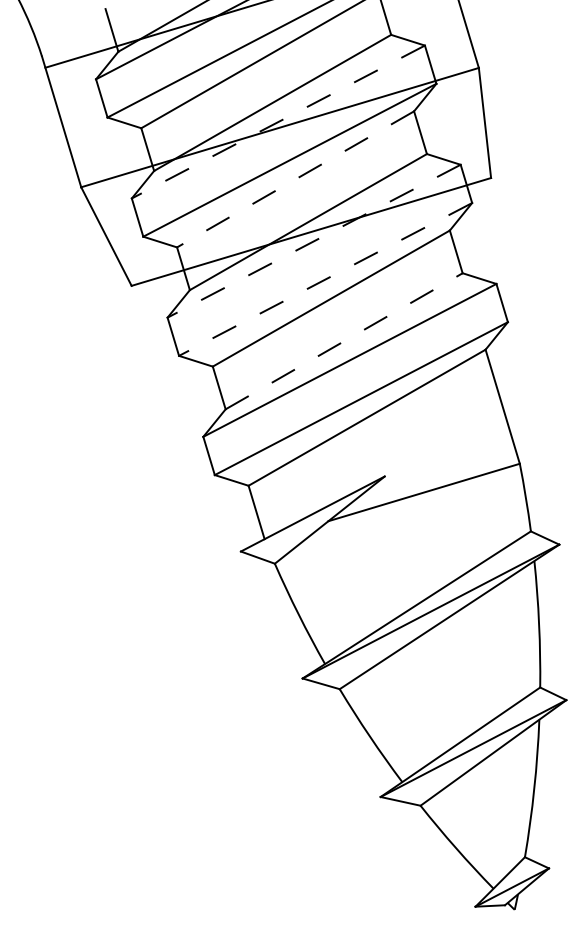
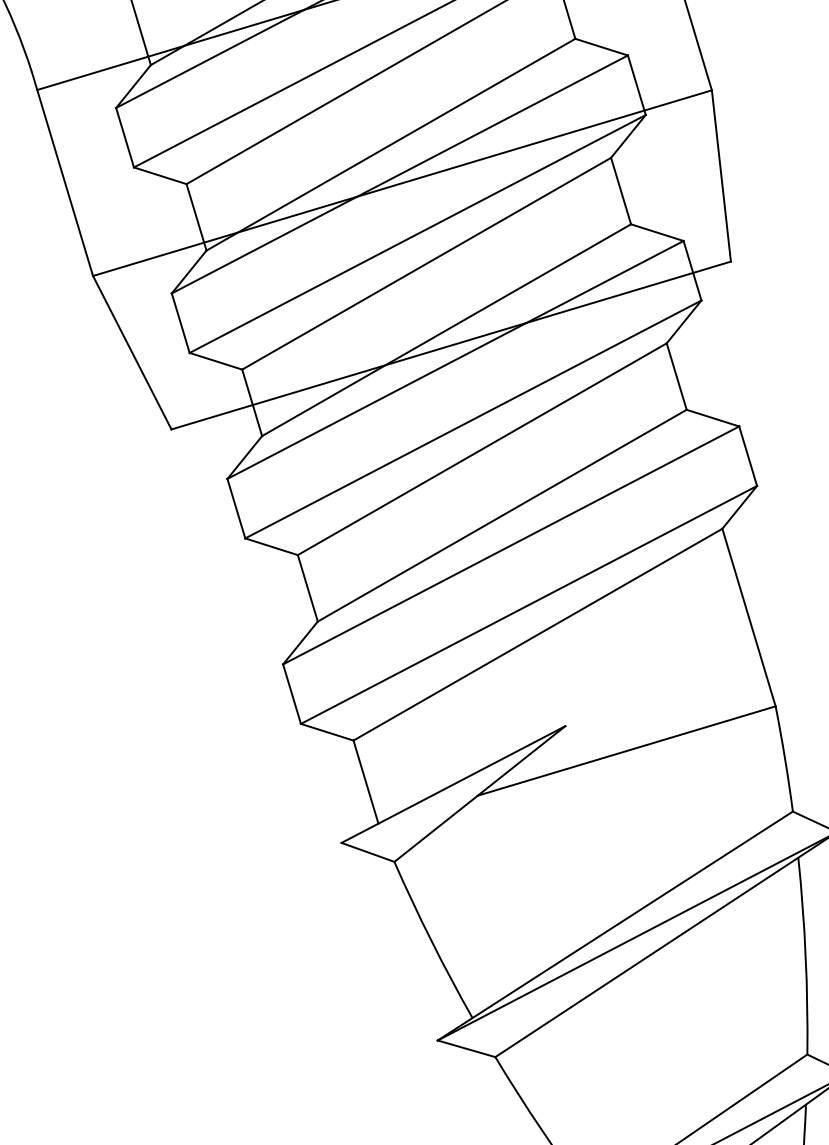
line: (277, 122) -> (398, 175), dashed -> solid
line: (295, 179) -> (426, 263), dashed -> solid
line: (313, 241) -> (454, 360), dashed -> solid
line: (325, 279) -> (473, 419), dashed -> solid
line: (344, 341) -> (502, 516), dashed -> solid

